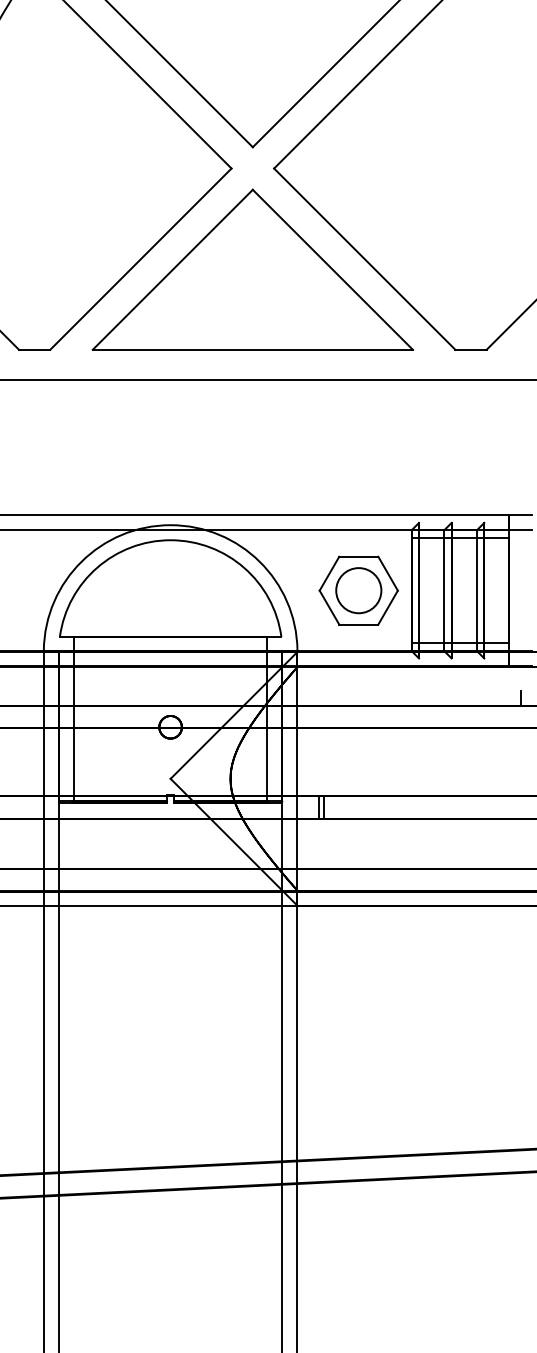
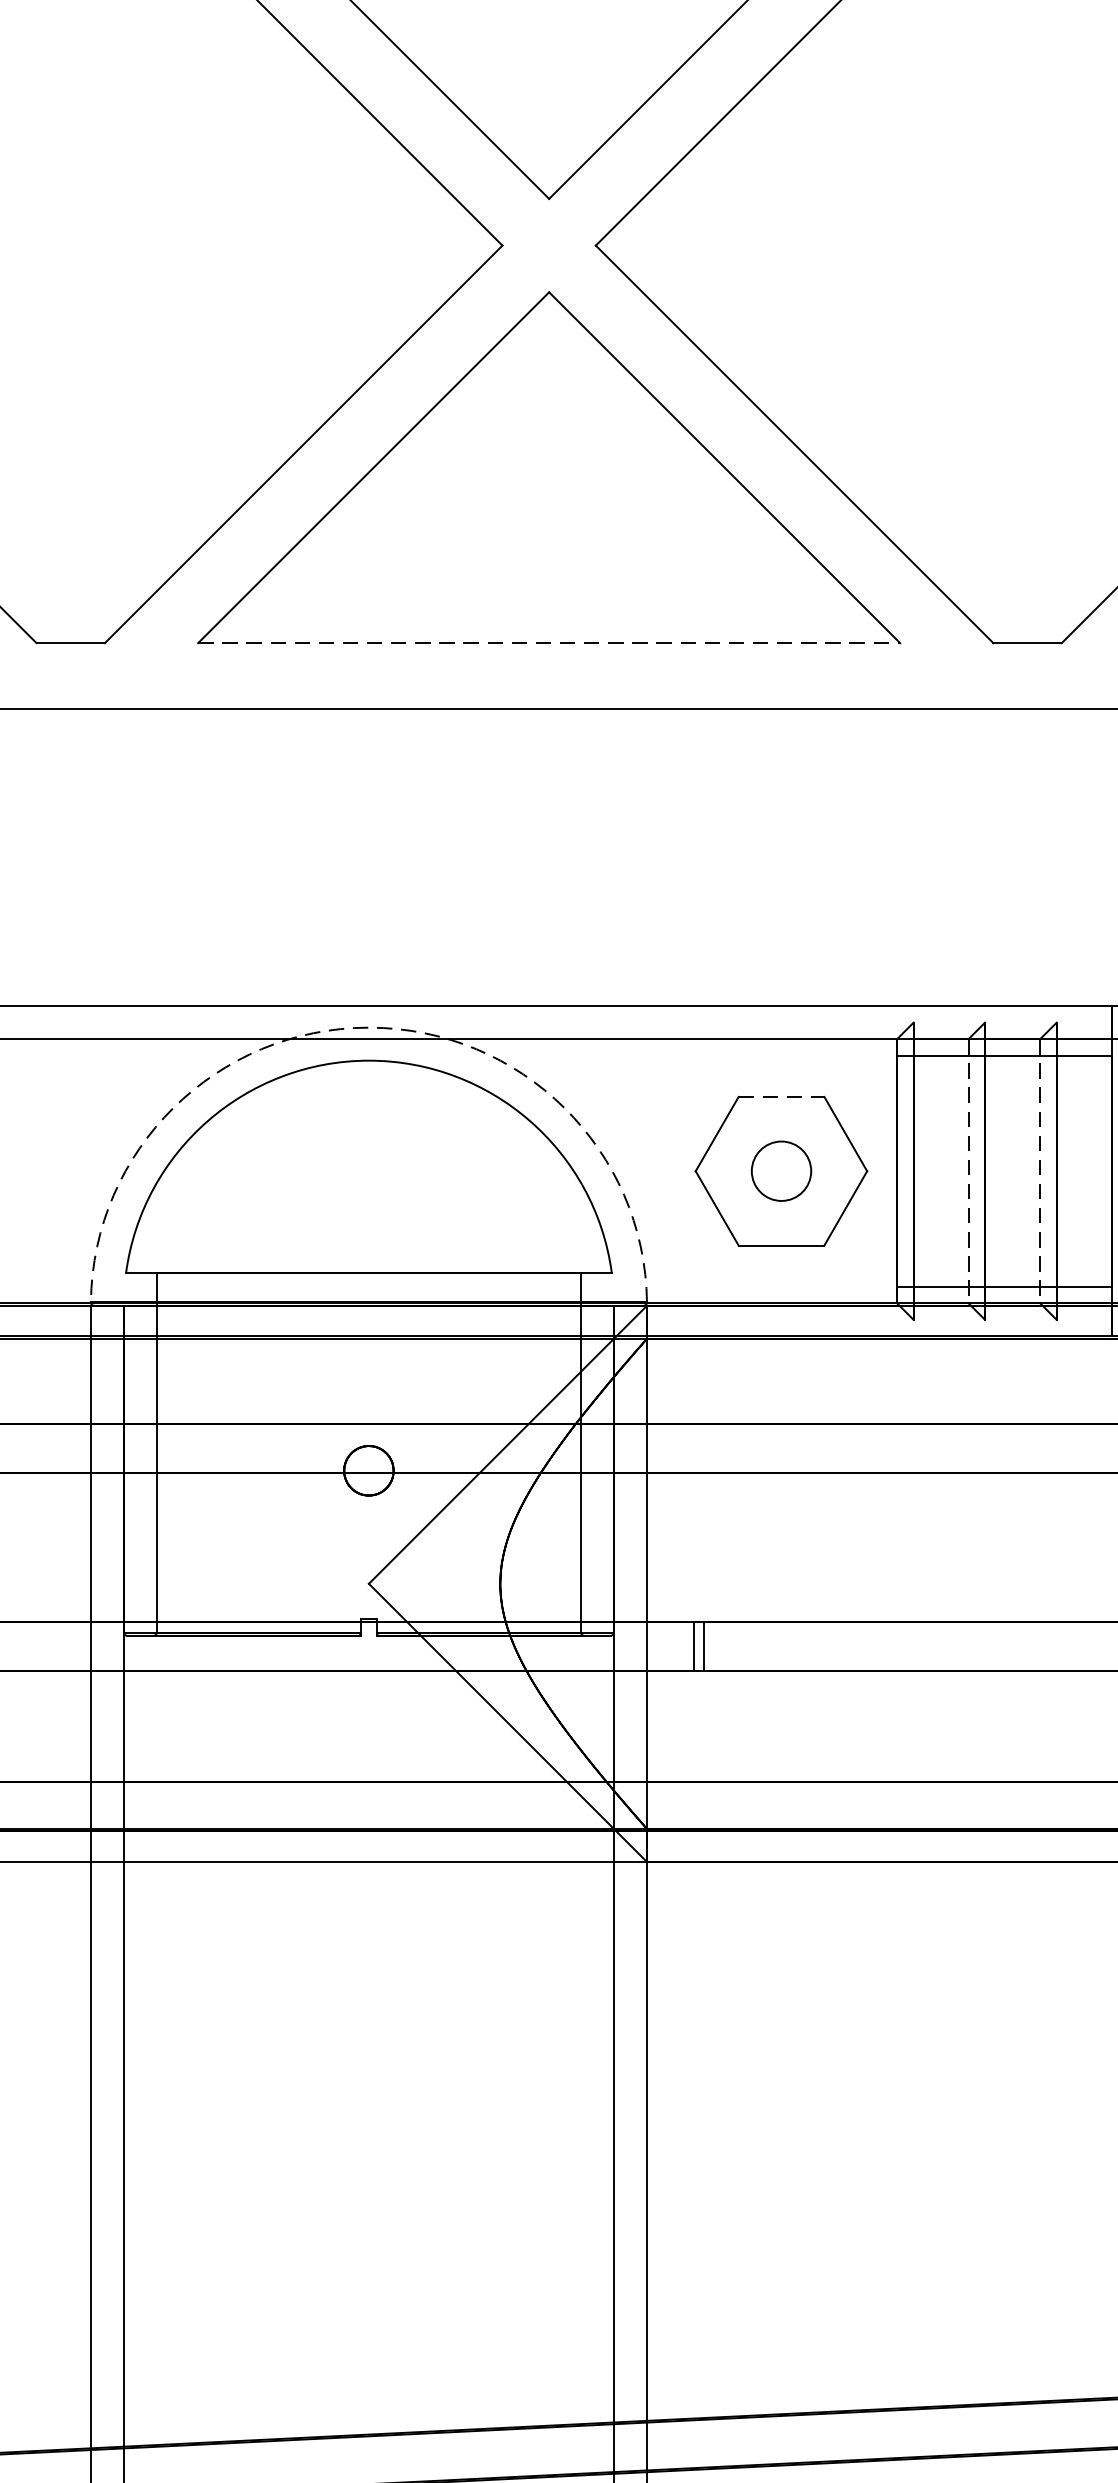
line: (253, 349) -> (550, 642), solid -> dashed
arc: (170, 525) -> (368, 1028), solid -> dashed
line: (358, 556) -> (780, 1096), solid -> dashed
circle: (358, 590) -> (780, 1170), size x0.6
line: (444, 591) -> (969, 1173), solid -> dashed
line: (476, 591) -> (1039, 1173), solid -> dashed

